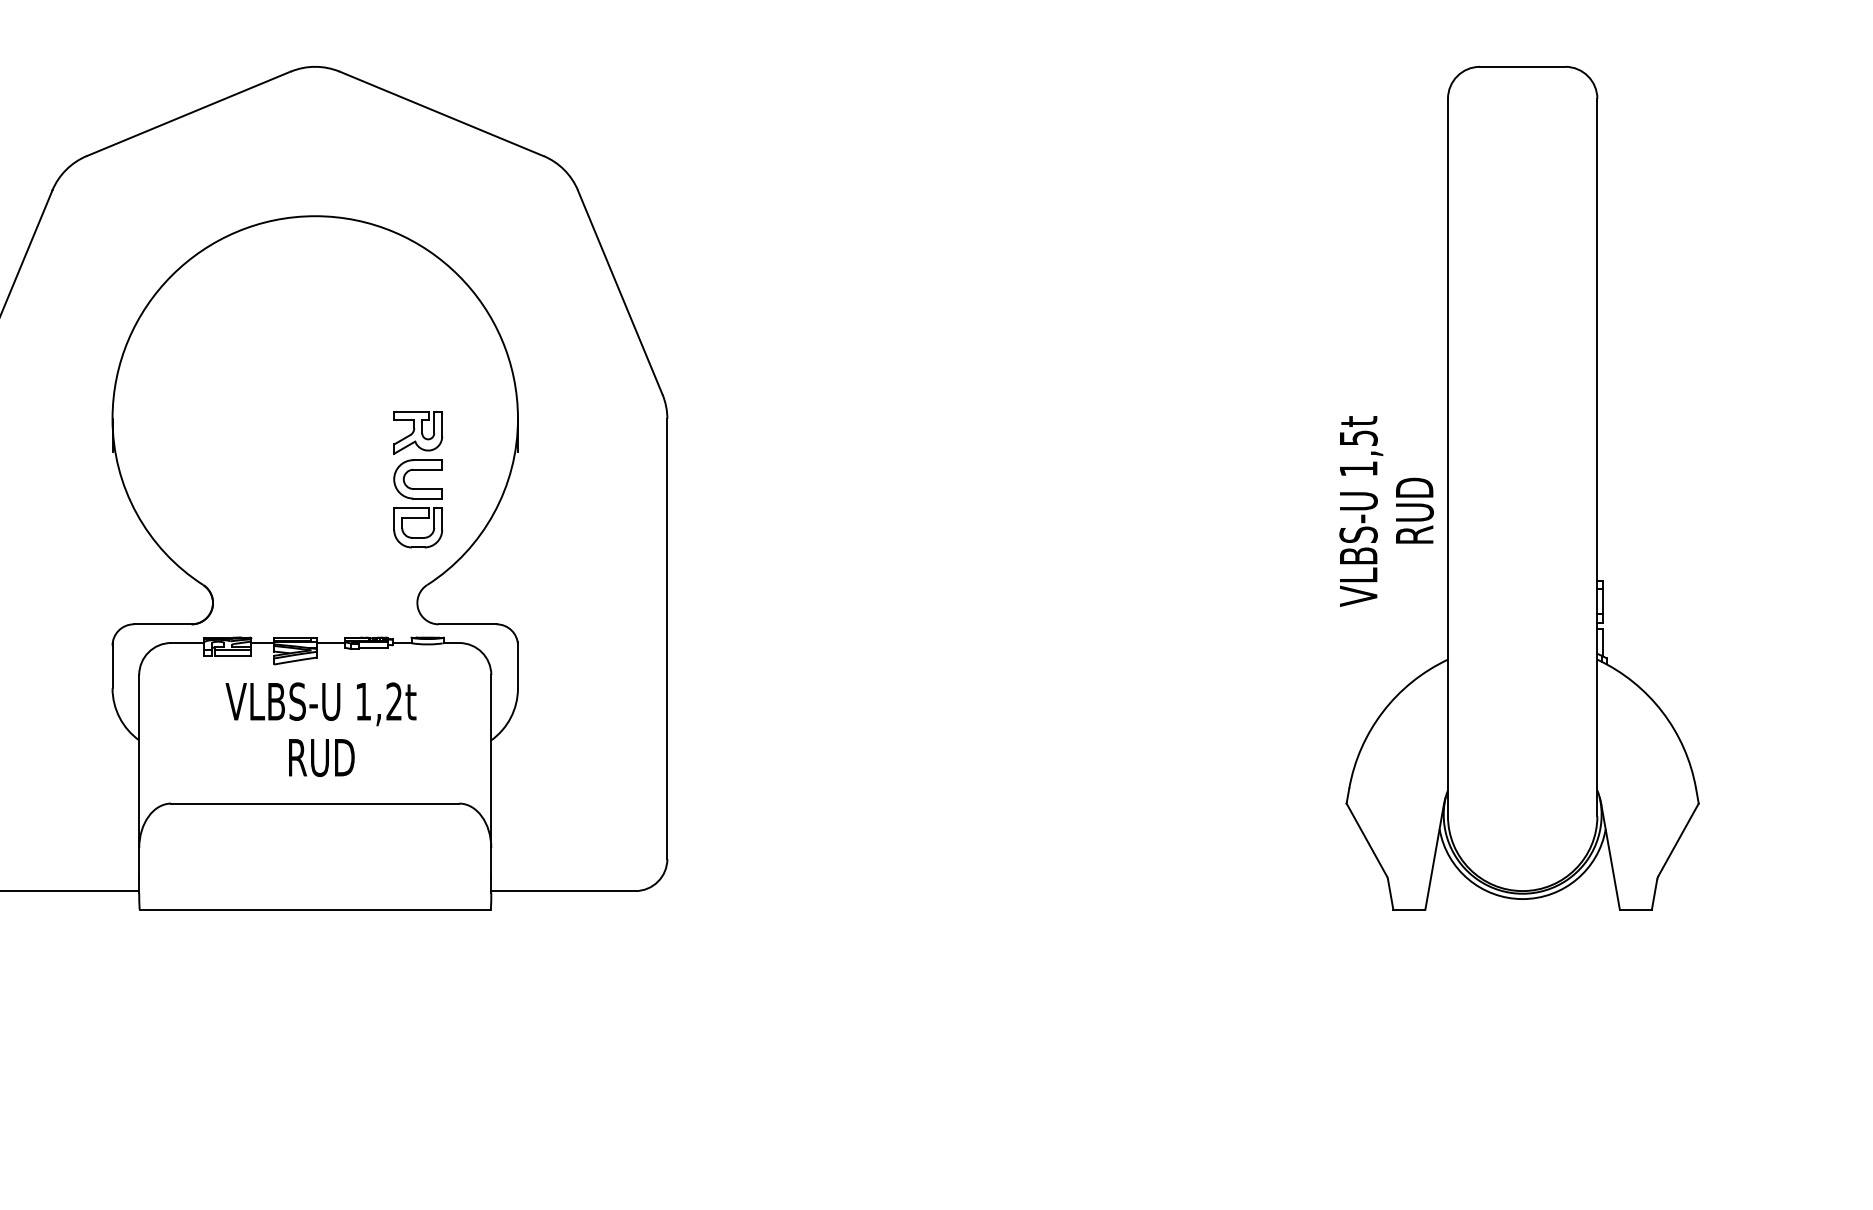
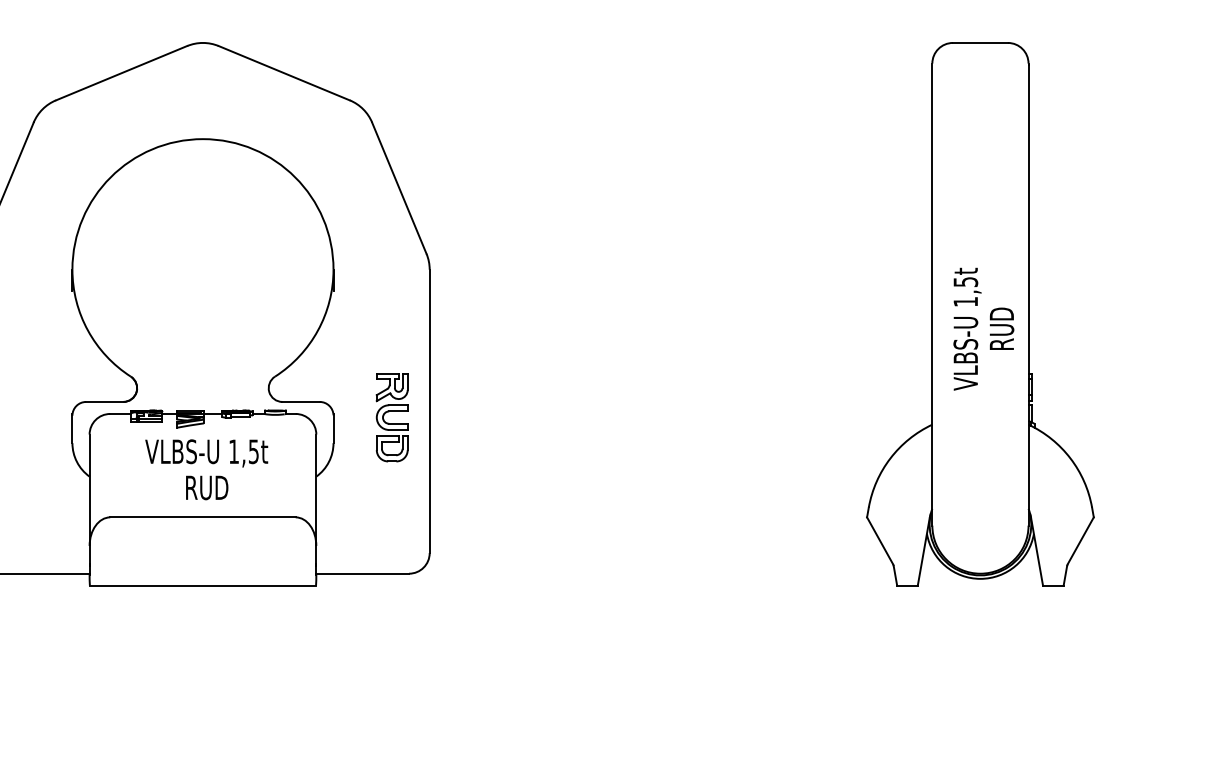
part: (417, 479) -> (391, 417), moved
text: (1386, 510) -> (983, 328), moved
text: (393, 701) -> (253, 451), 1,2t -> 1,5t

